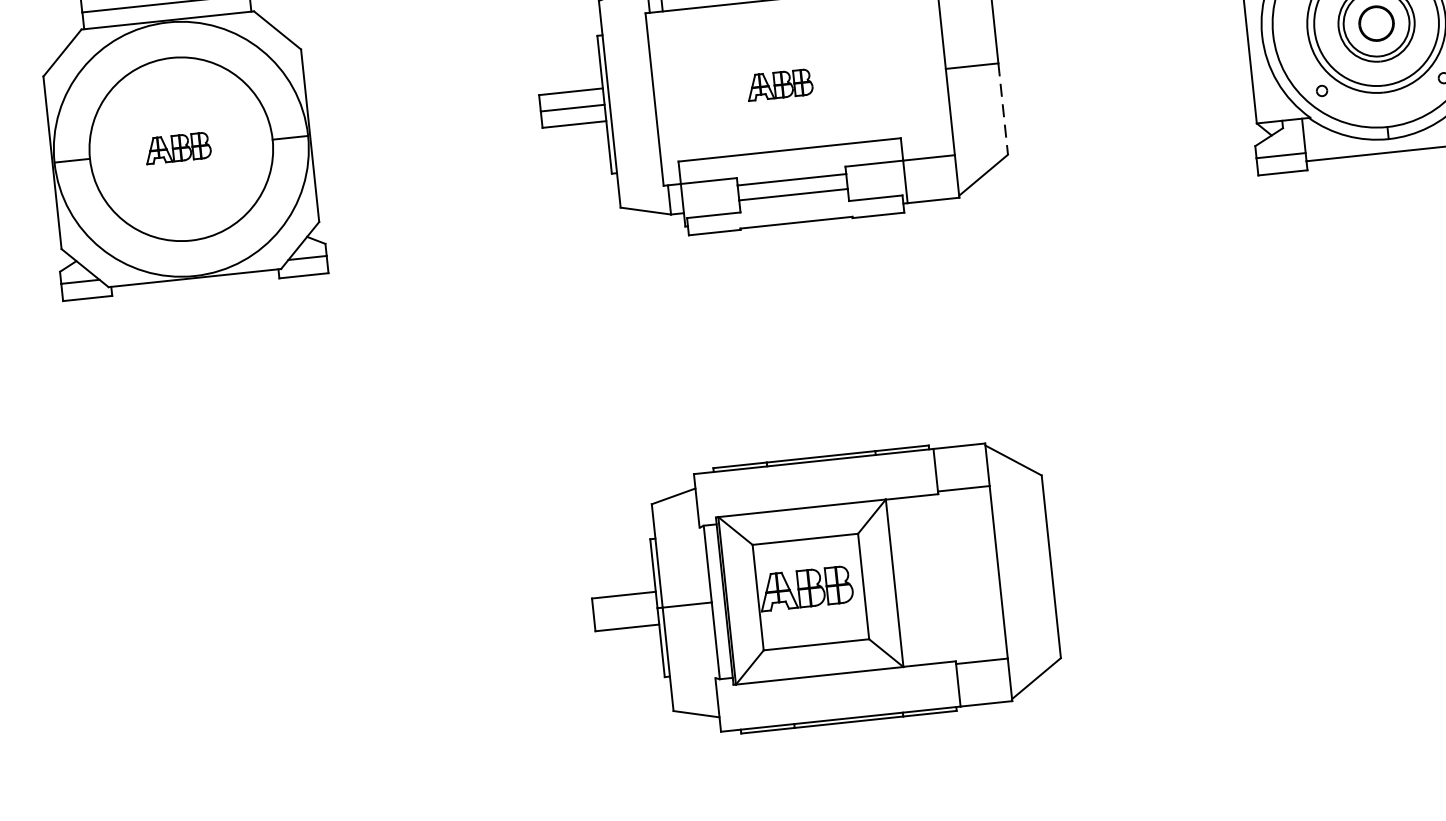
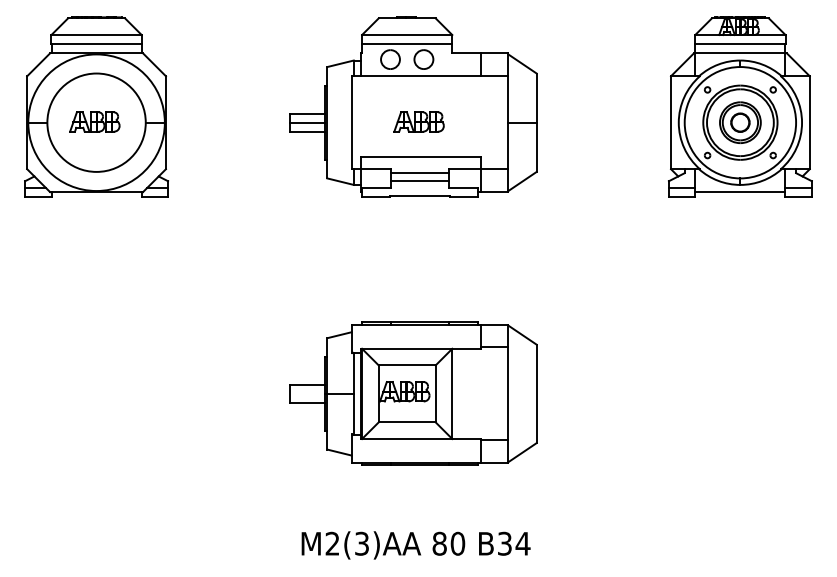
part: (778, 84) -> (418, 121), size x1.43
line: (1002, 109) -> (536, 147), dashed -> solid
part: (177, 147) -> (94, 121), size x1.43

